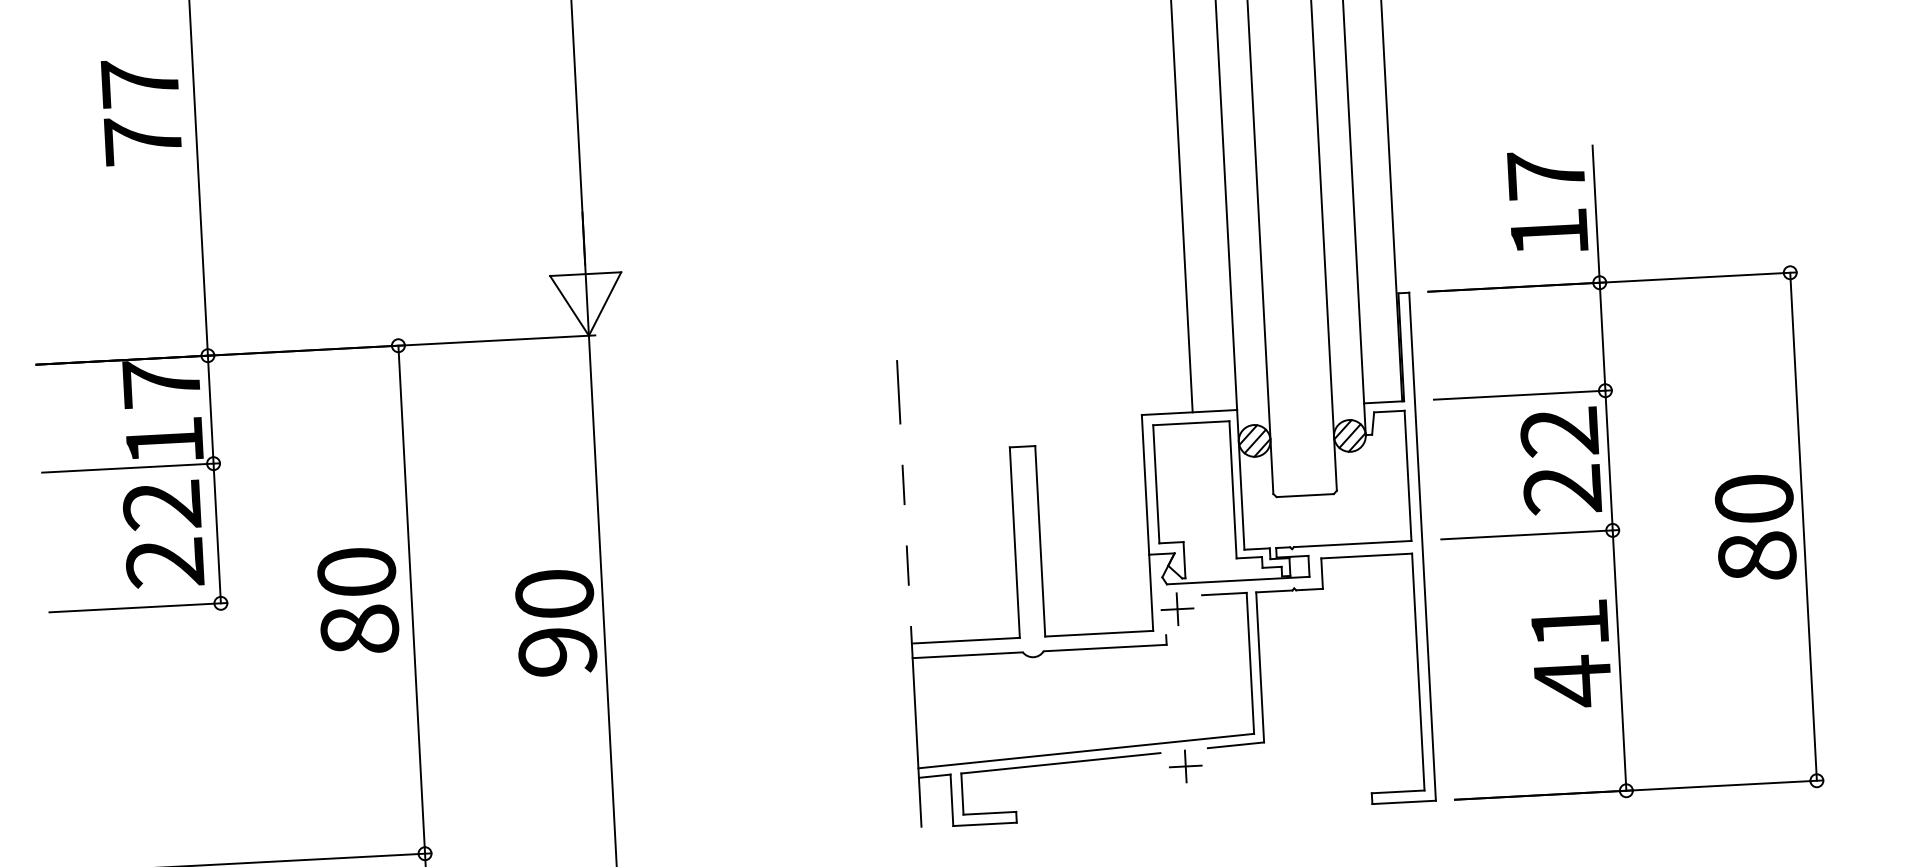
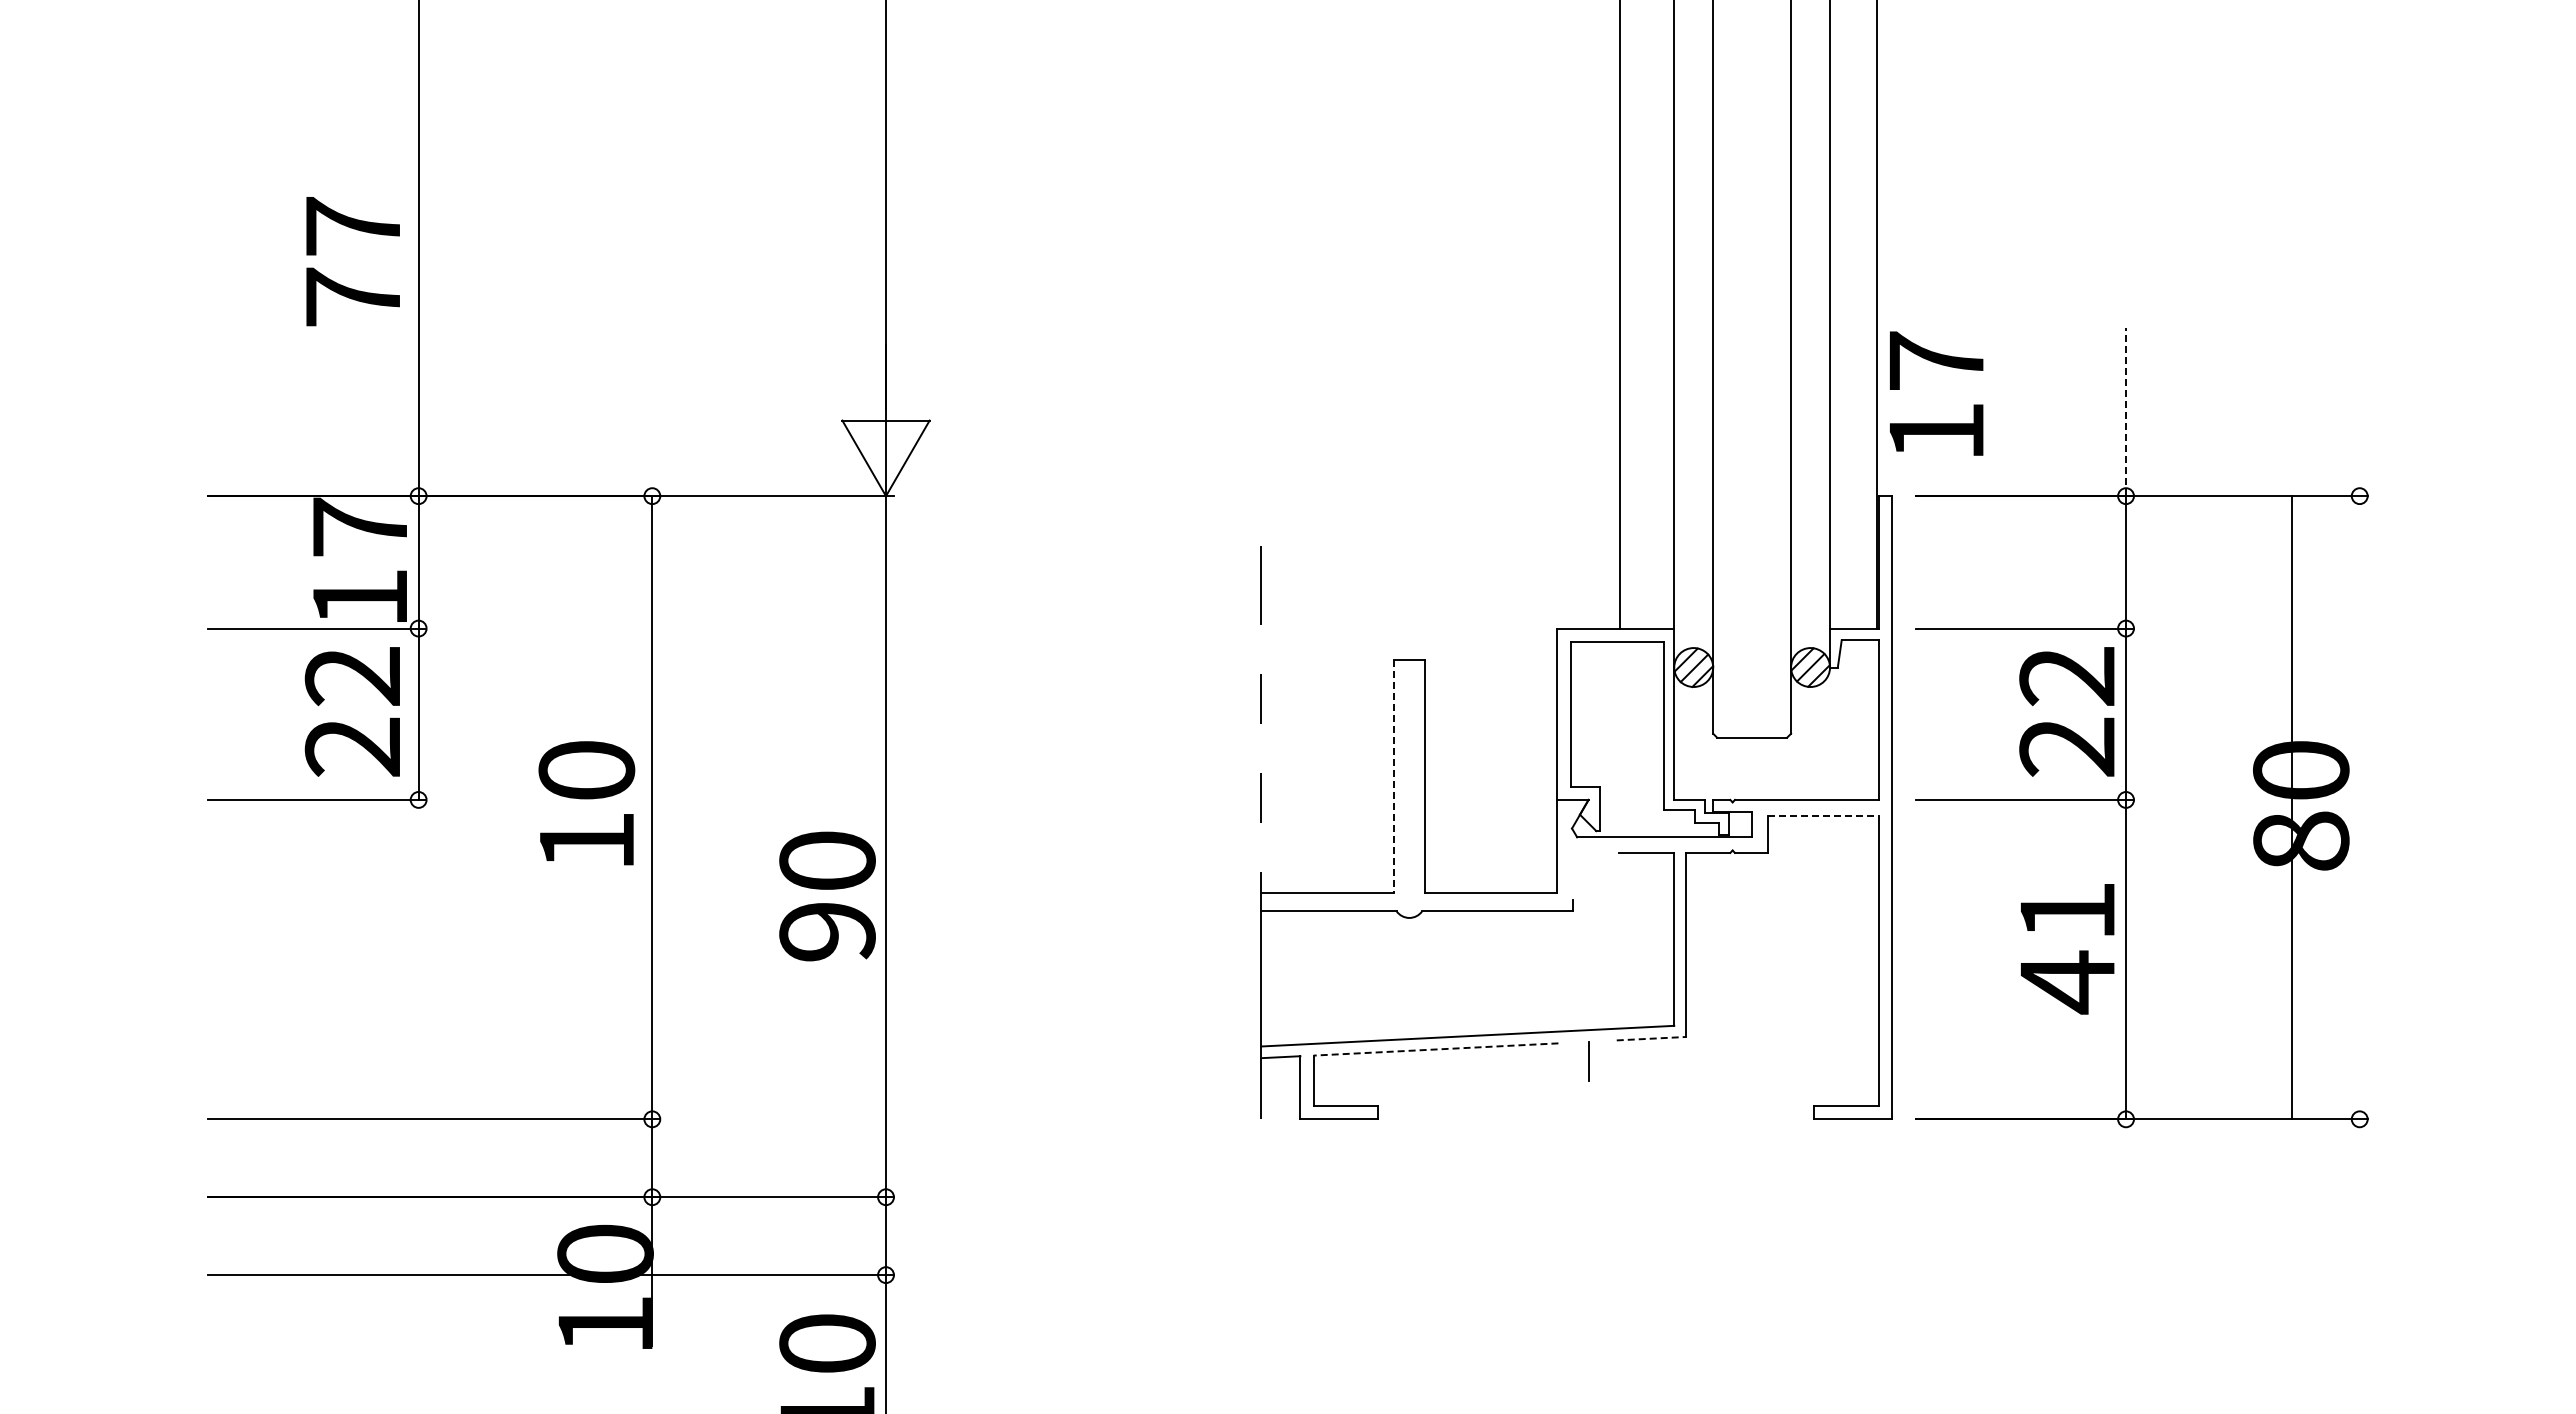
text: (141, 111) -> (352, 261), moved
text: (1547, 201) -> (1936, 393), moved
line: (1596, 213) -> (2126, 411), solid -> dashed
line: (1803, 526) -> (2291, 807), moved
line: (1014, 542) -> (1393, 776), solid -> dashed
line: (1366, 556) -> (1823, 815), solid -> dashed
part: (1177, 609) -> (1588, 868), removed
text: (556, 623) -> (827, 896), moved
text: (359, 629) -> (586, 840), 80 -> 10
line: (1236, 745) -> (1651, 1038), solid -> dashed
line: (1061, 763) -> (1436, 1049), solid -> dashed
line: (1185, 766) -> (1588, 1061), removed

